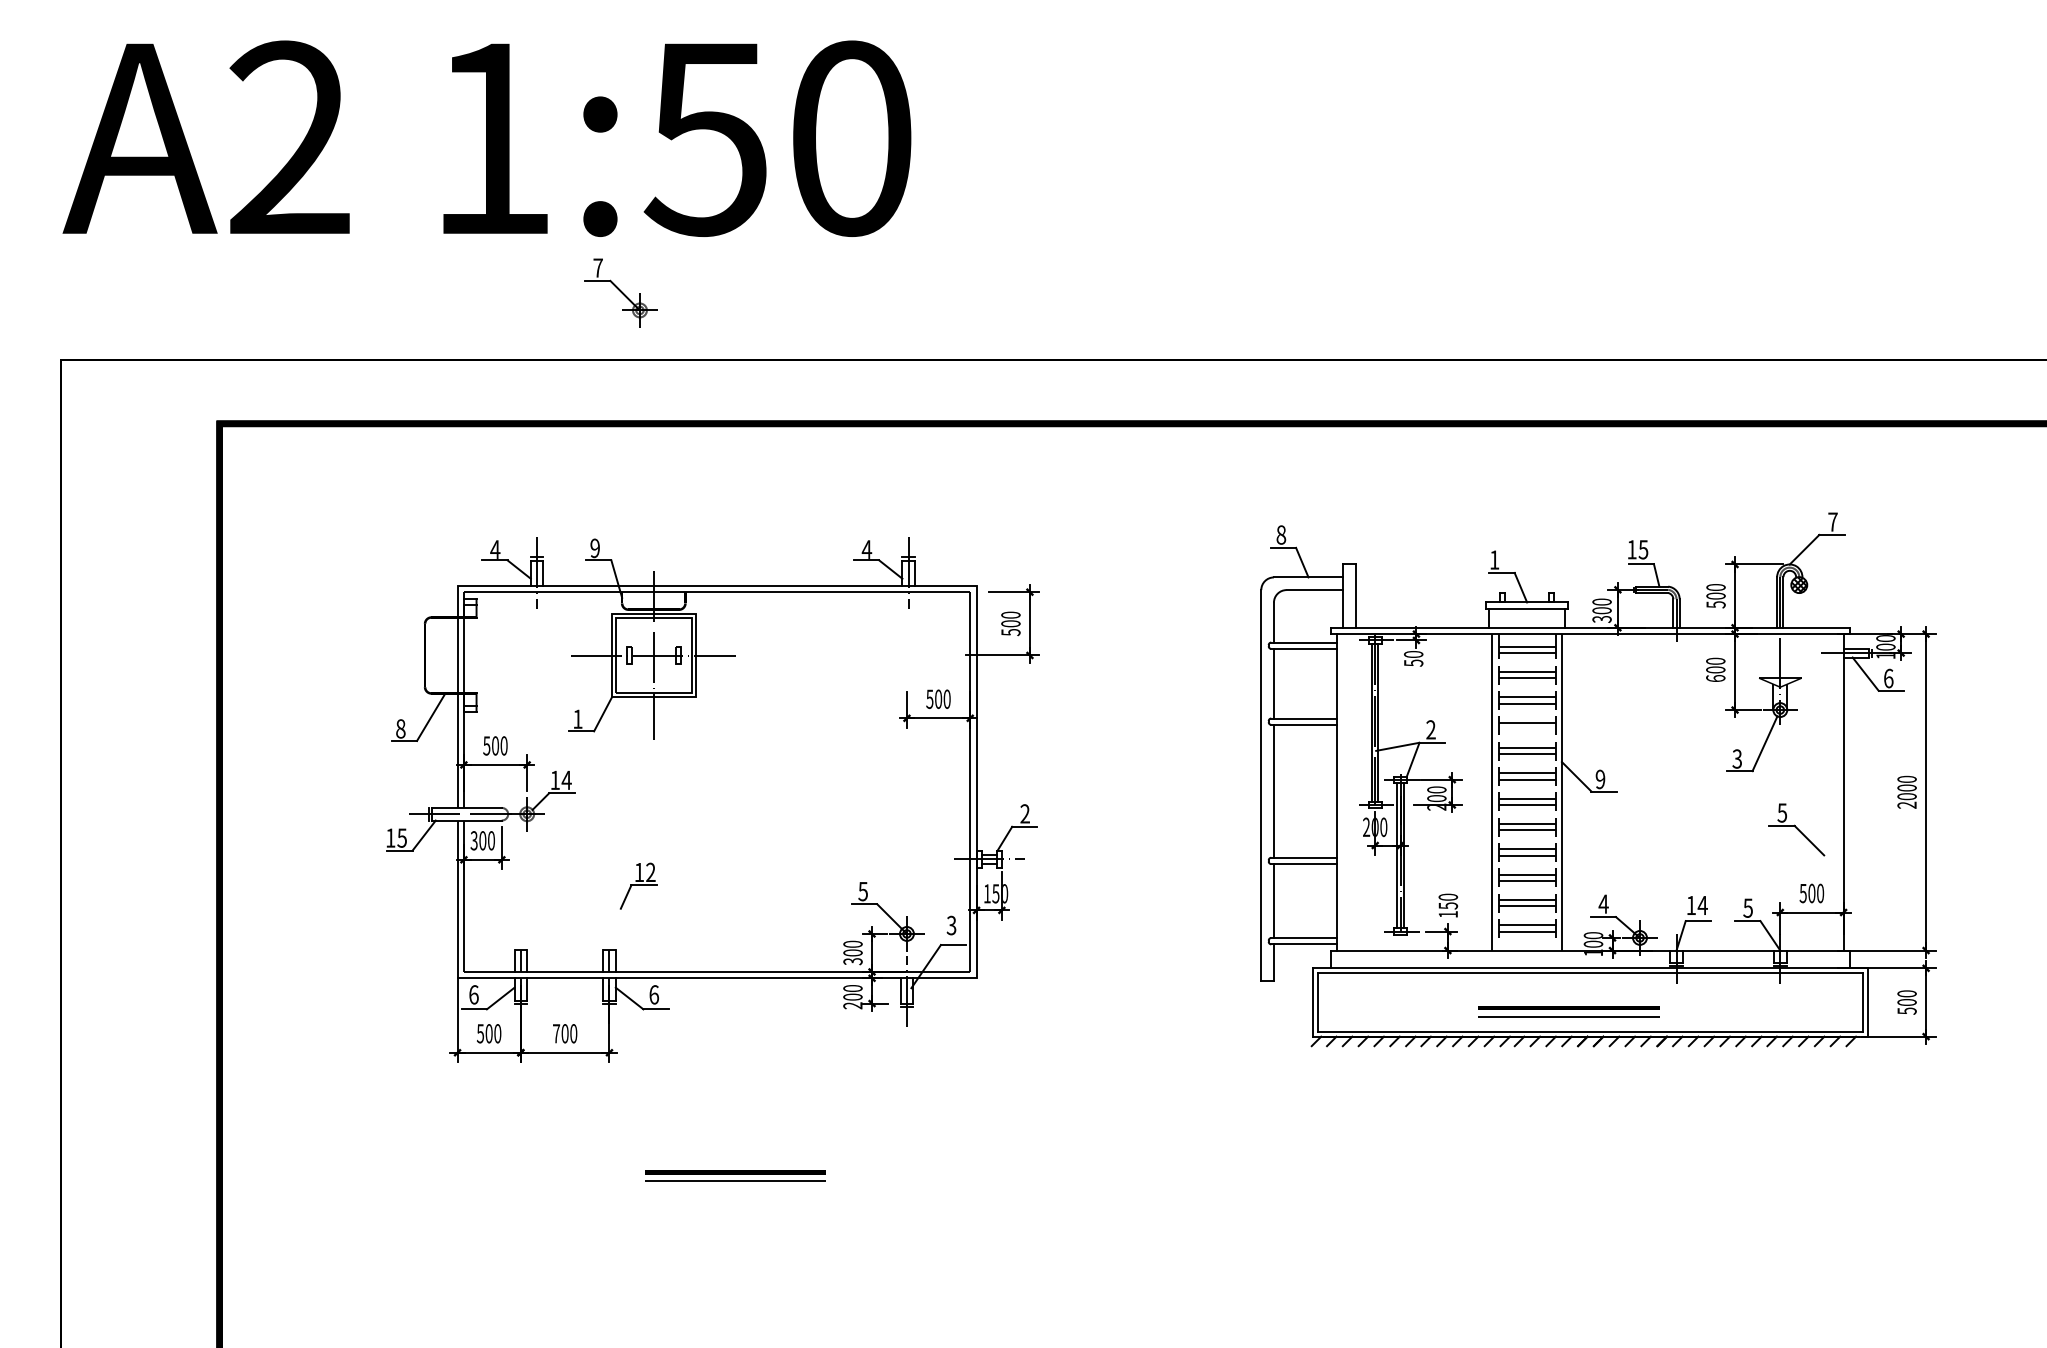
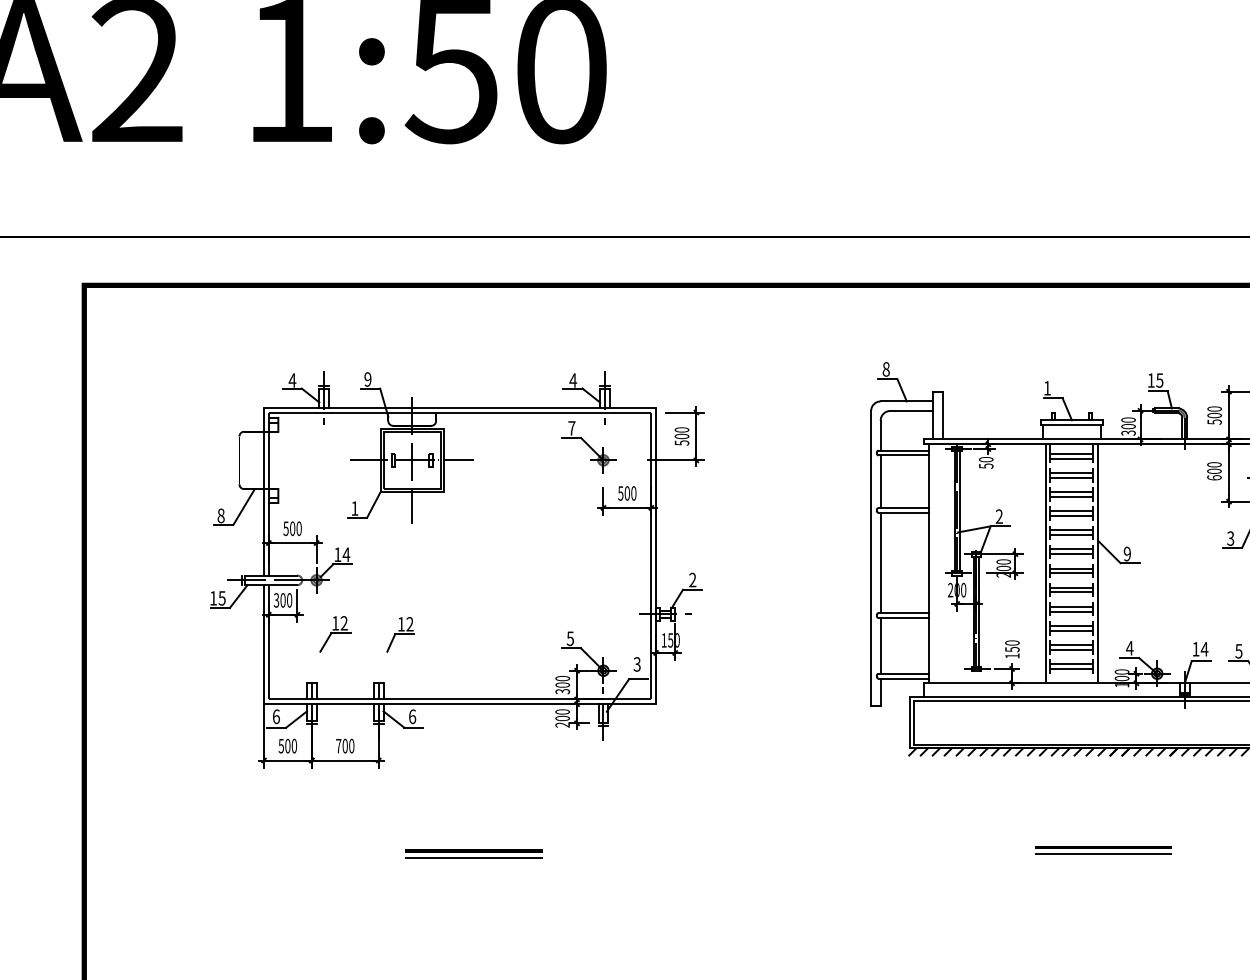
part: (620, 292) -> (588, 446), moved
line: (1526, 729) -> (1071, 516), added
part: (551, 885) -> (334, 634), added
part: (1568, 1011) -> (1103, 850), moved

